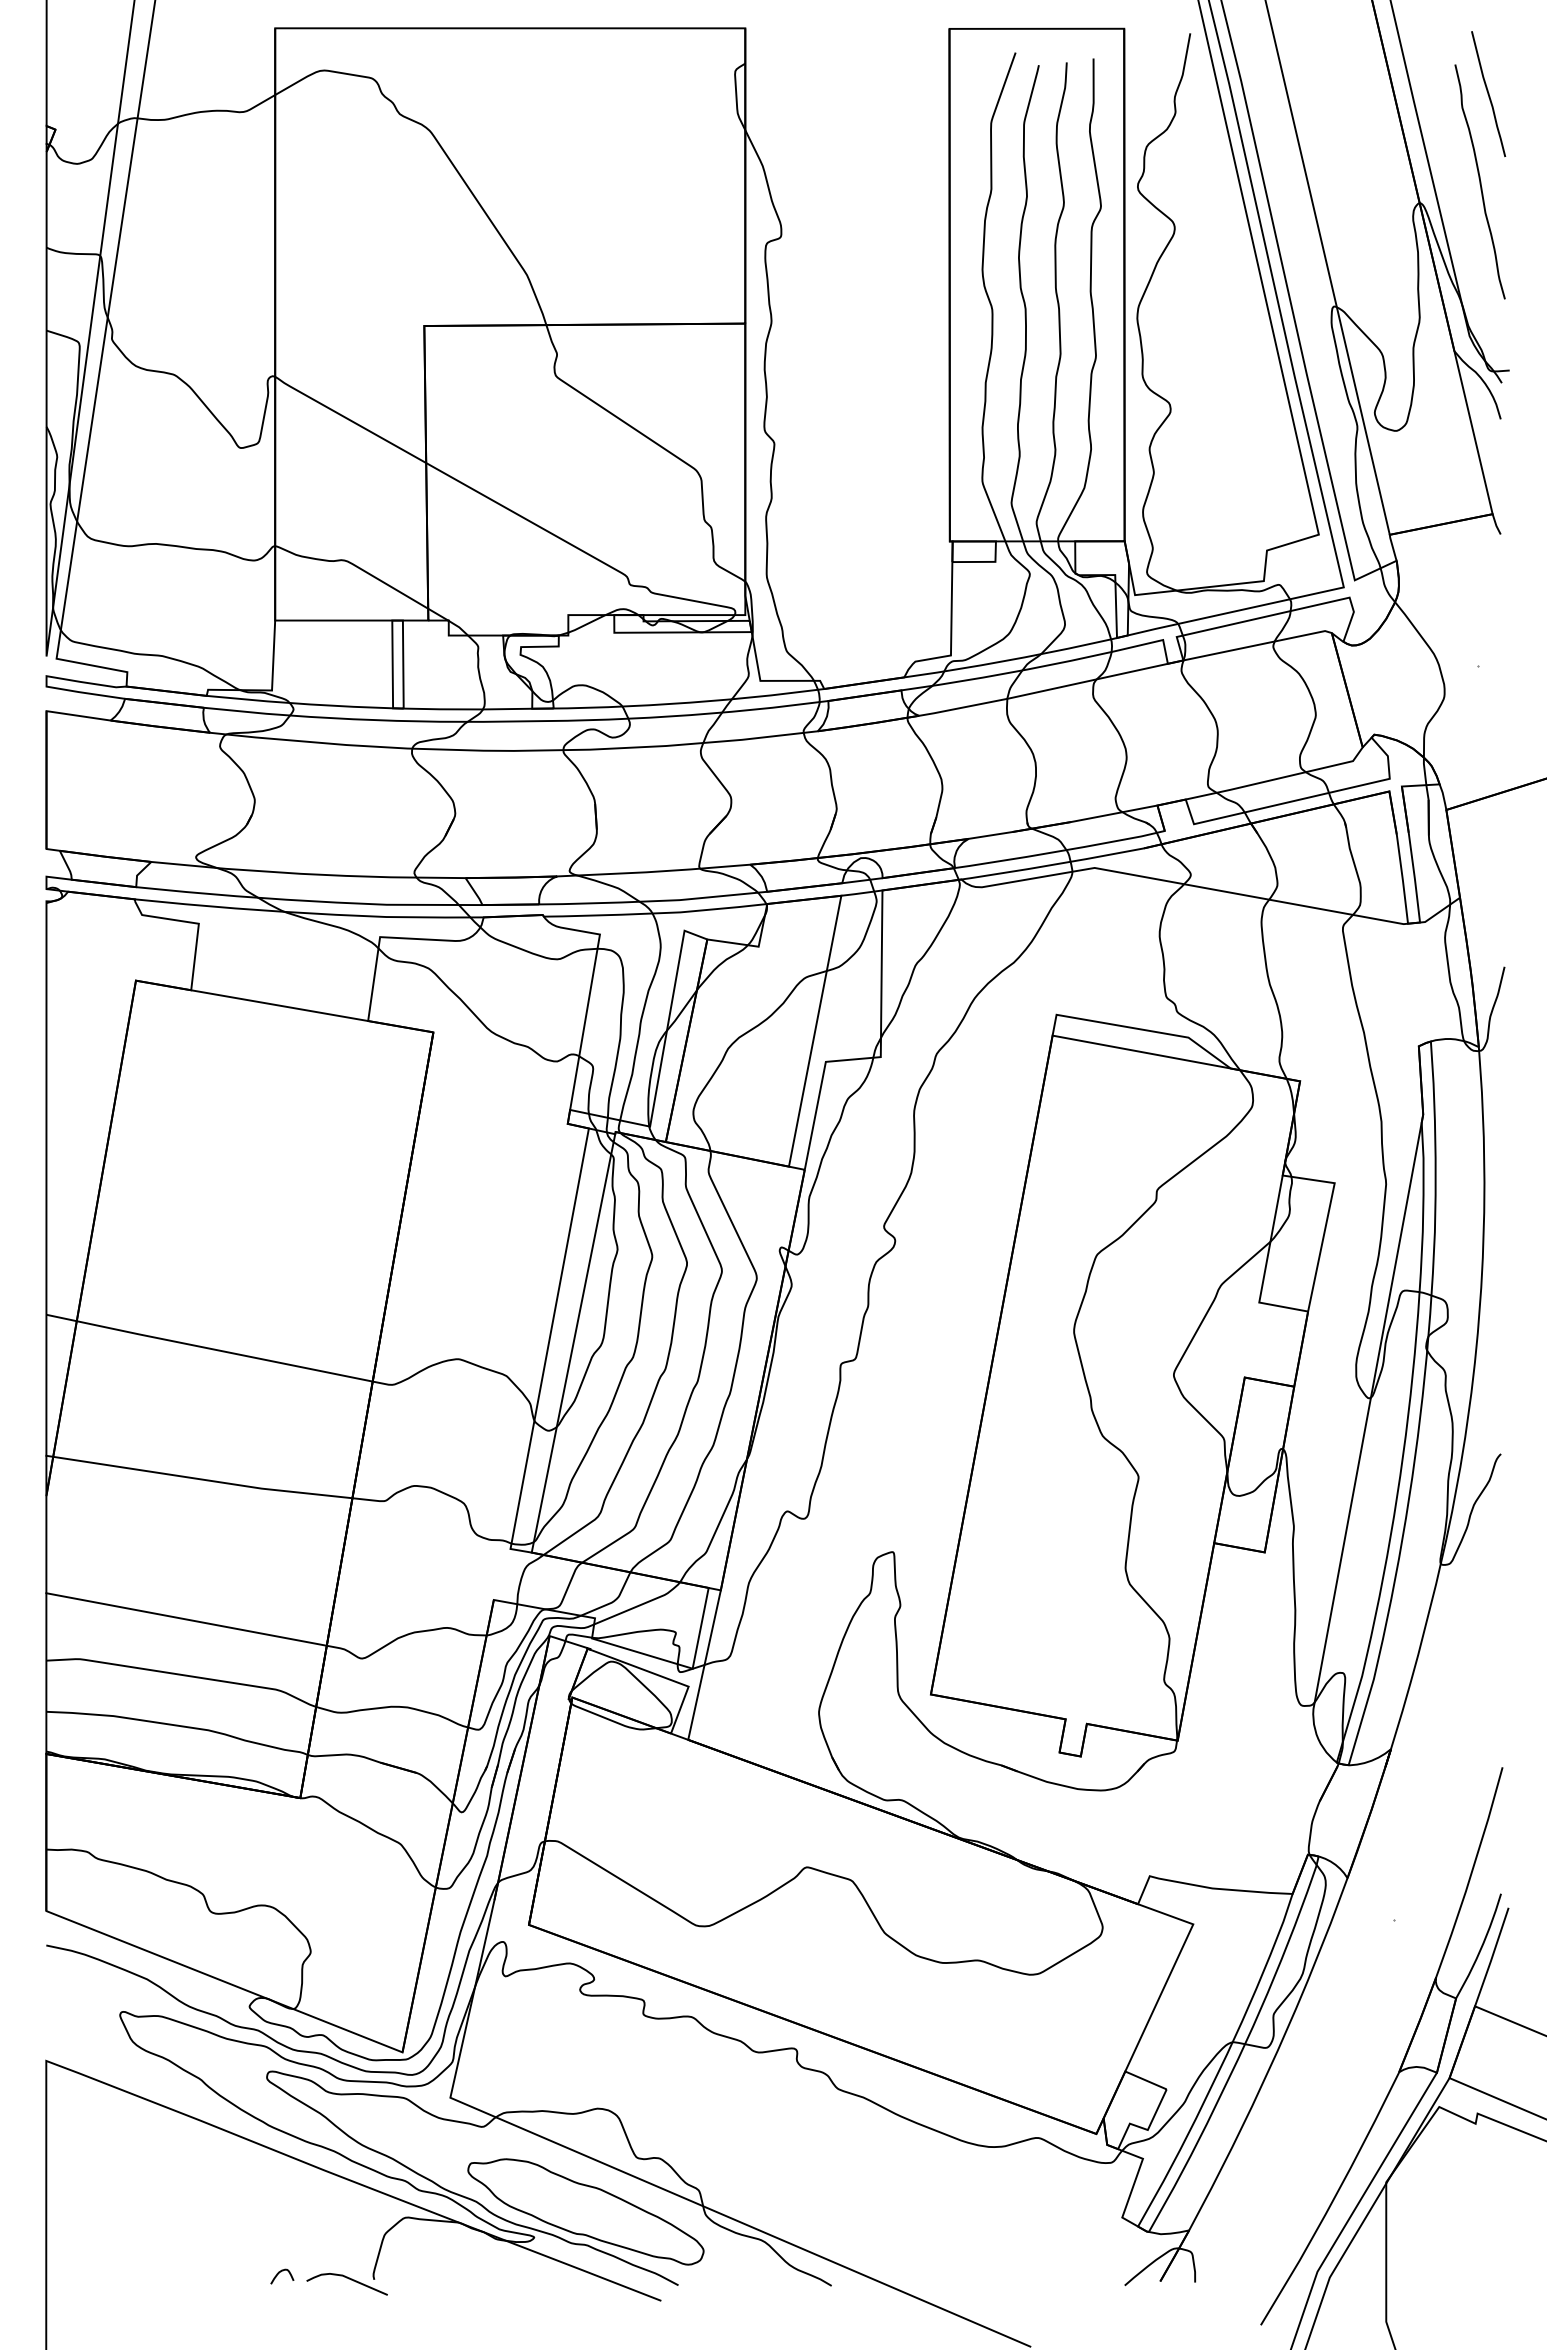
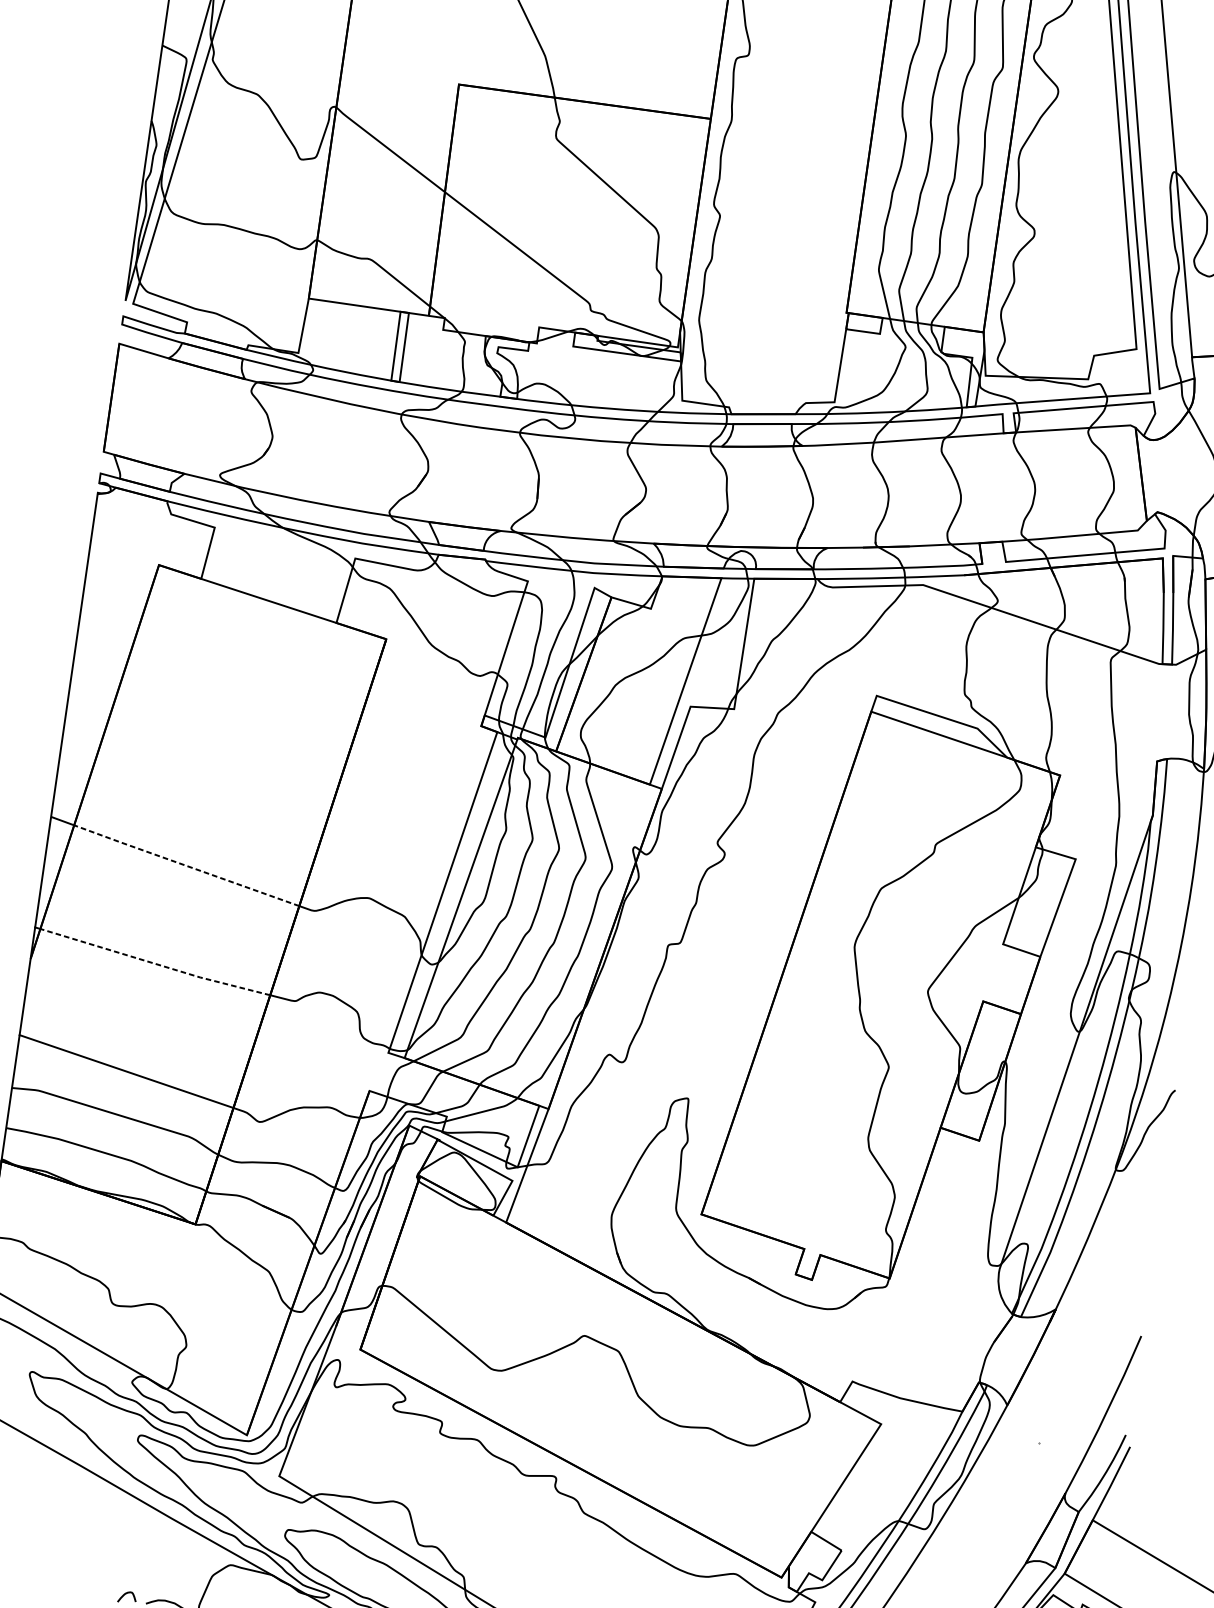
line: (224, 1351) -> (186, 865), solid -> dashed
line: (203, 1479) -> (155, 963), solid -> dashed

